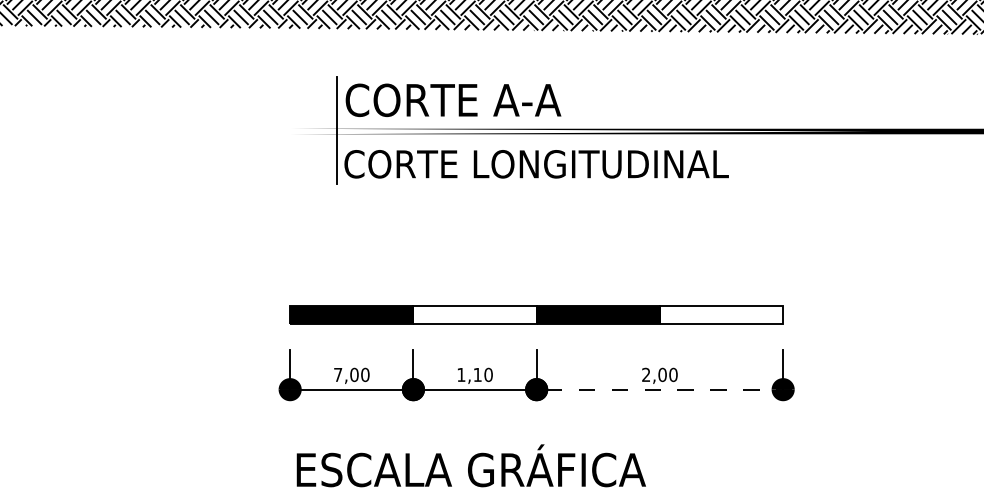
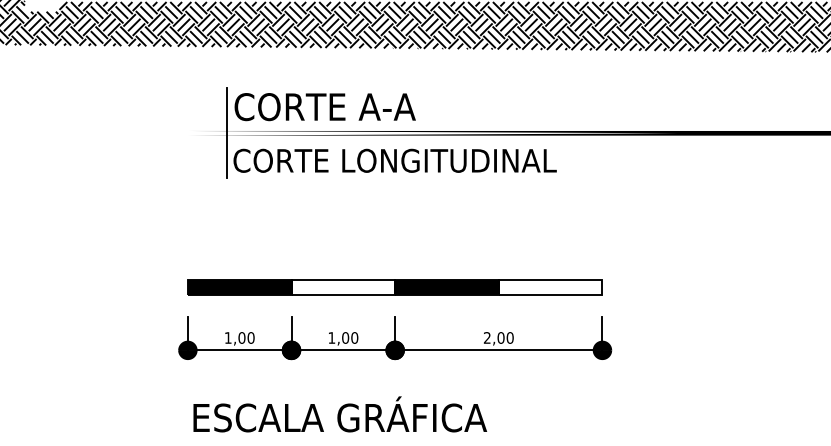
text: (338, 374) -> (228, 337), 7,00 -> 1,00
text: (477, 374) -> (345, 337), 1,10 -> 1,00
line: (659, 389) -> (498, 350), dashed -> solid

